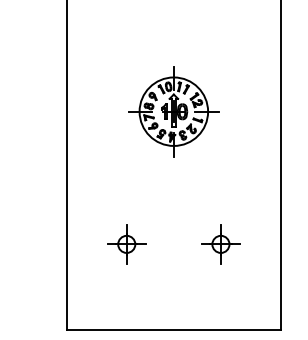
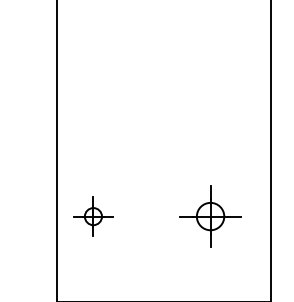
part: (173, 111) -> (163, 83), removed
part: (126, 244) -> (93, 216), moved
part: (220, 244) -> (210, 216), size x1.6

